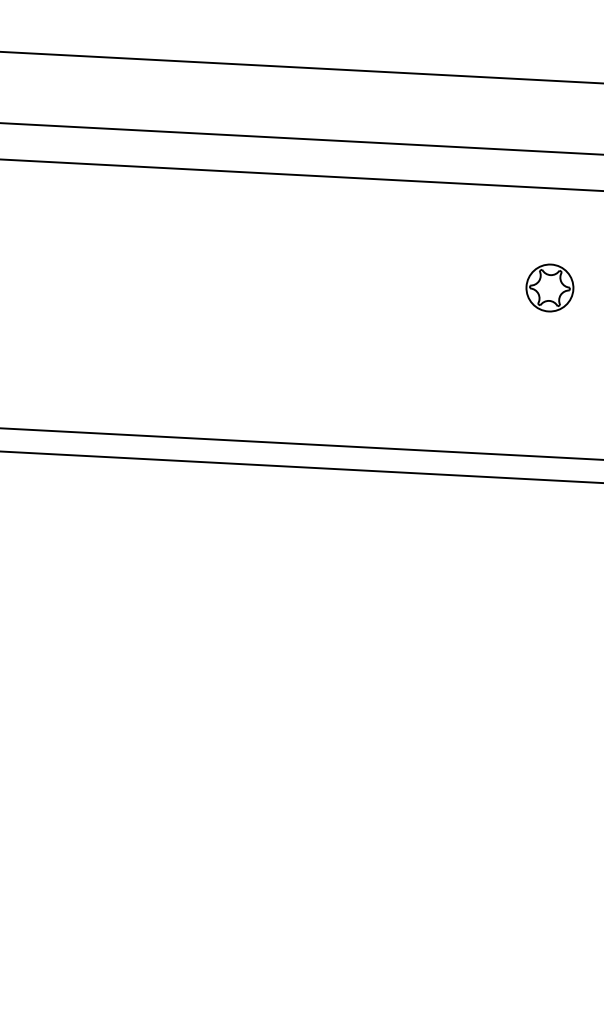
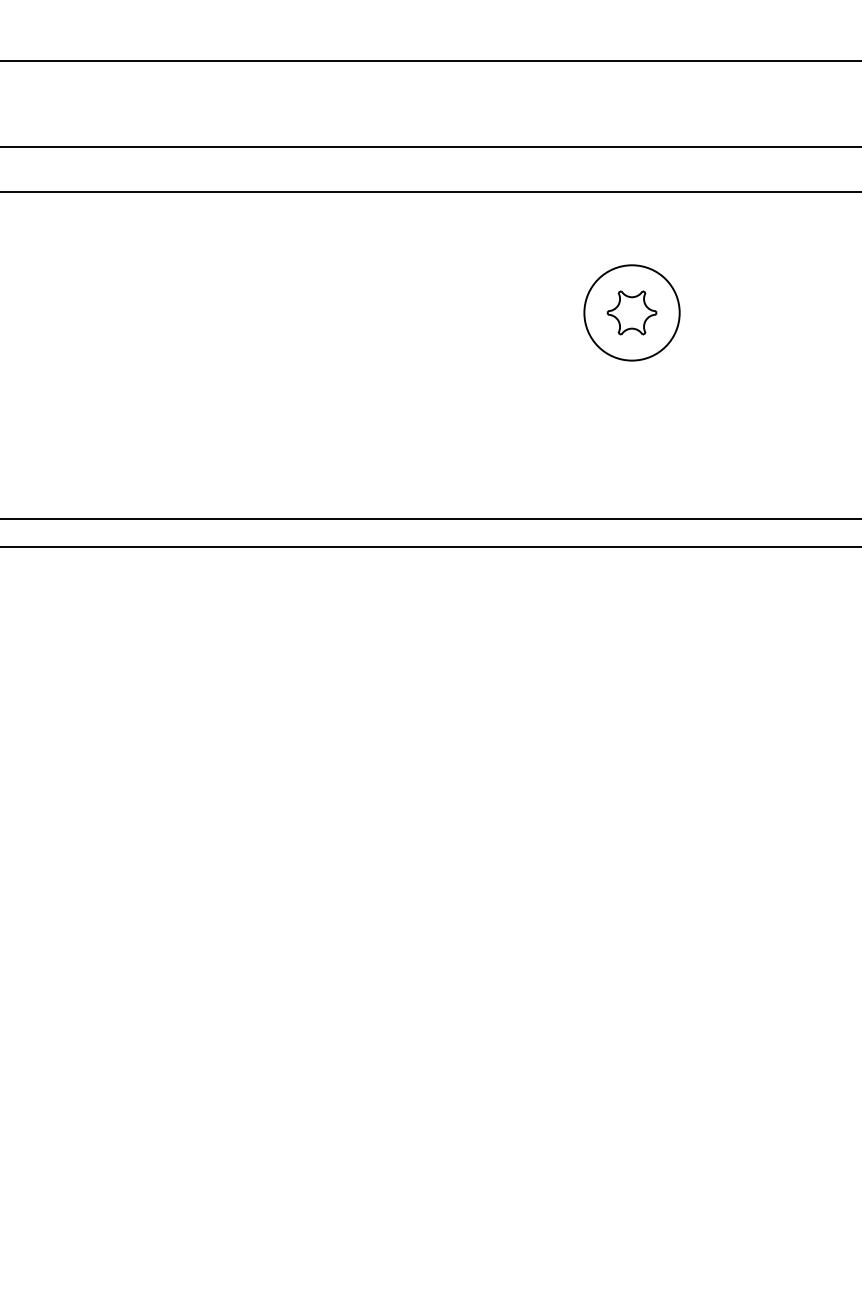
circle: (549, 287) -> (631, 312), size x1.67

